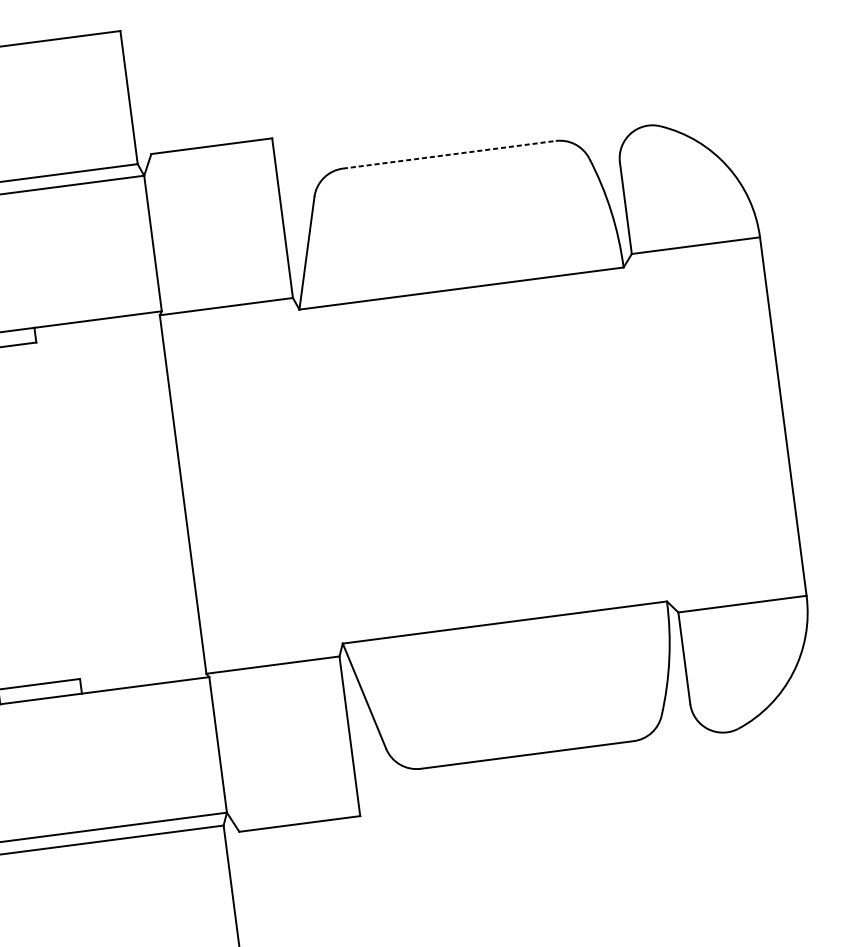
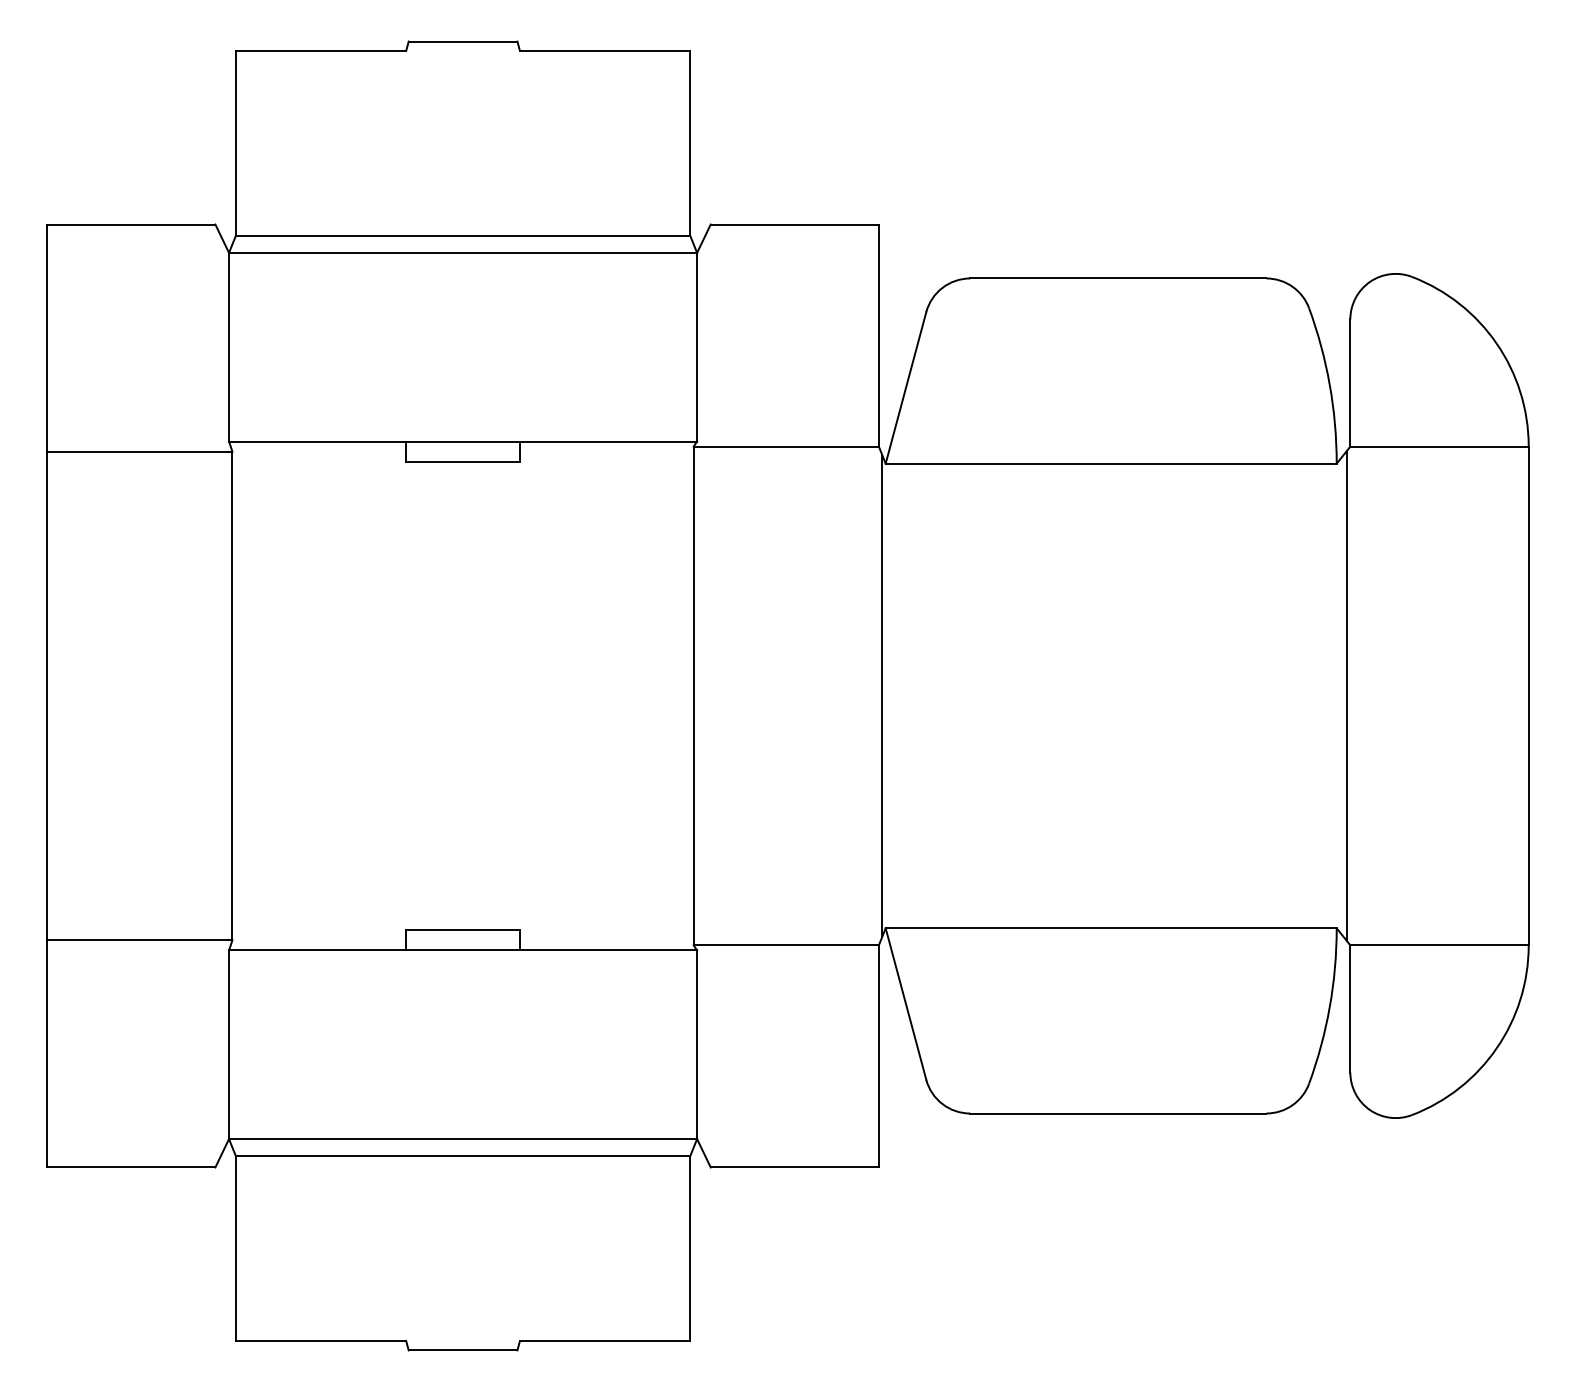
line: (449, 154) -> (1118, 278), dashed -> solid
line: (652, 433) -> (1346, 695), added
line: (318, 476) -> (882, 695), added

